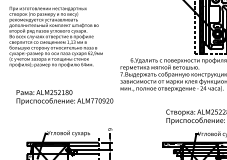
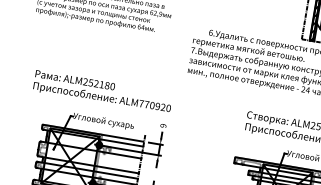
text: (64, 97) -> (102, 92), moved

